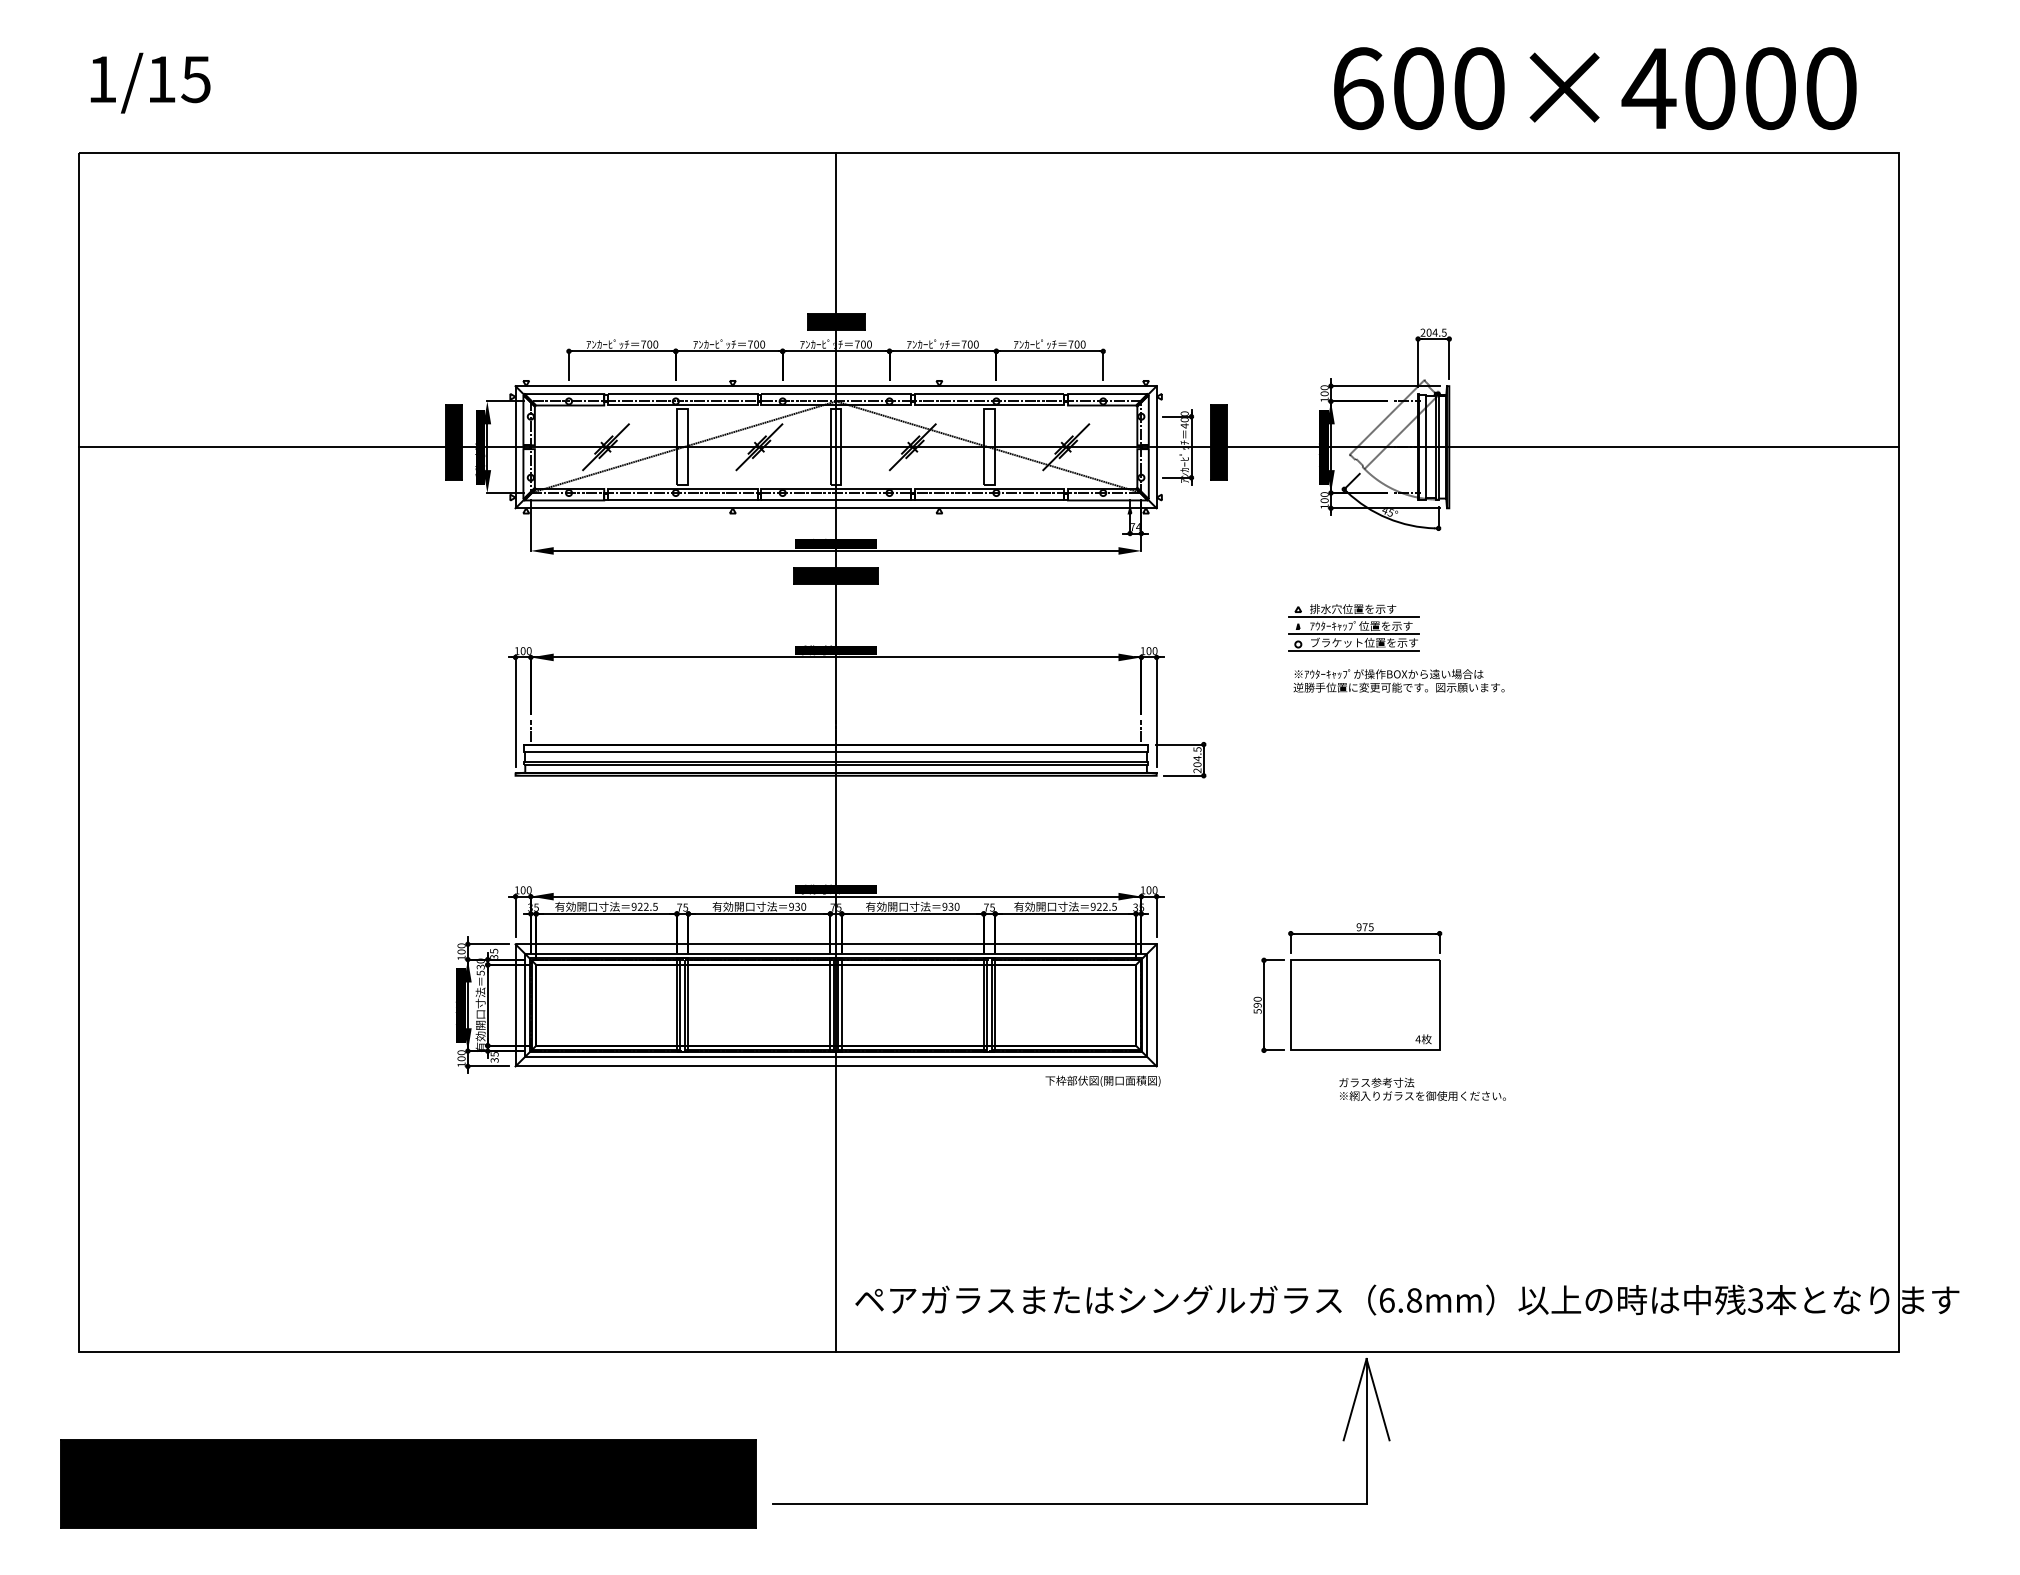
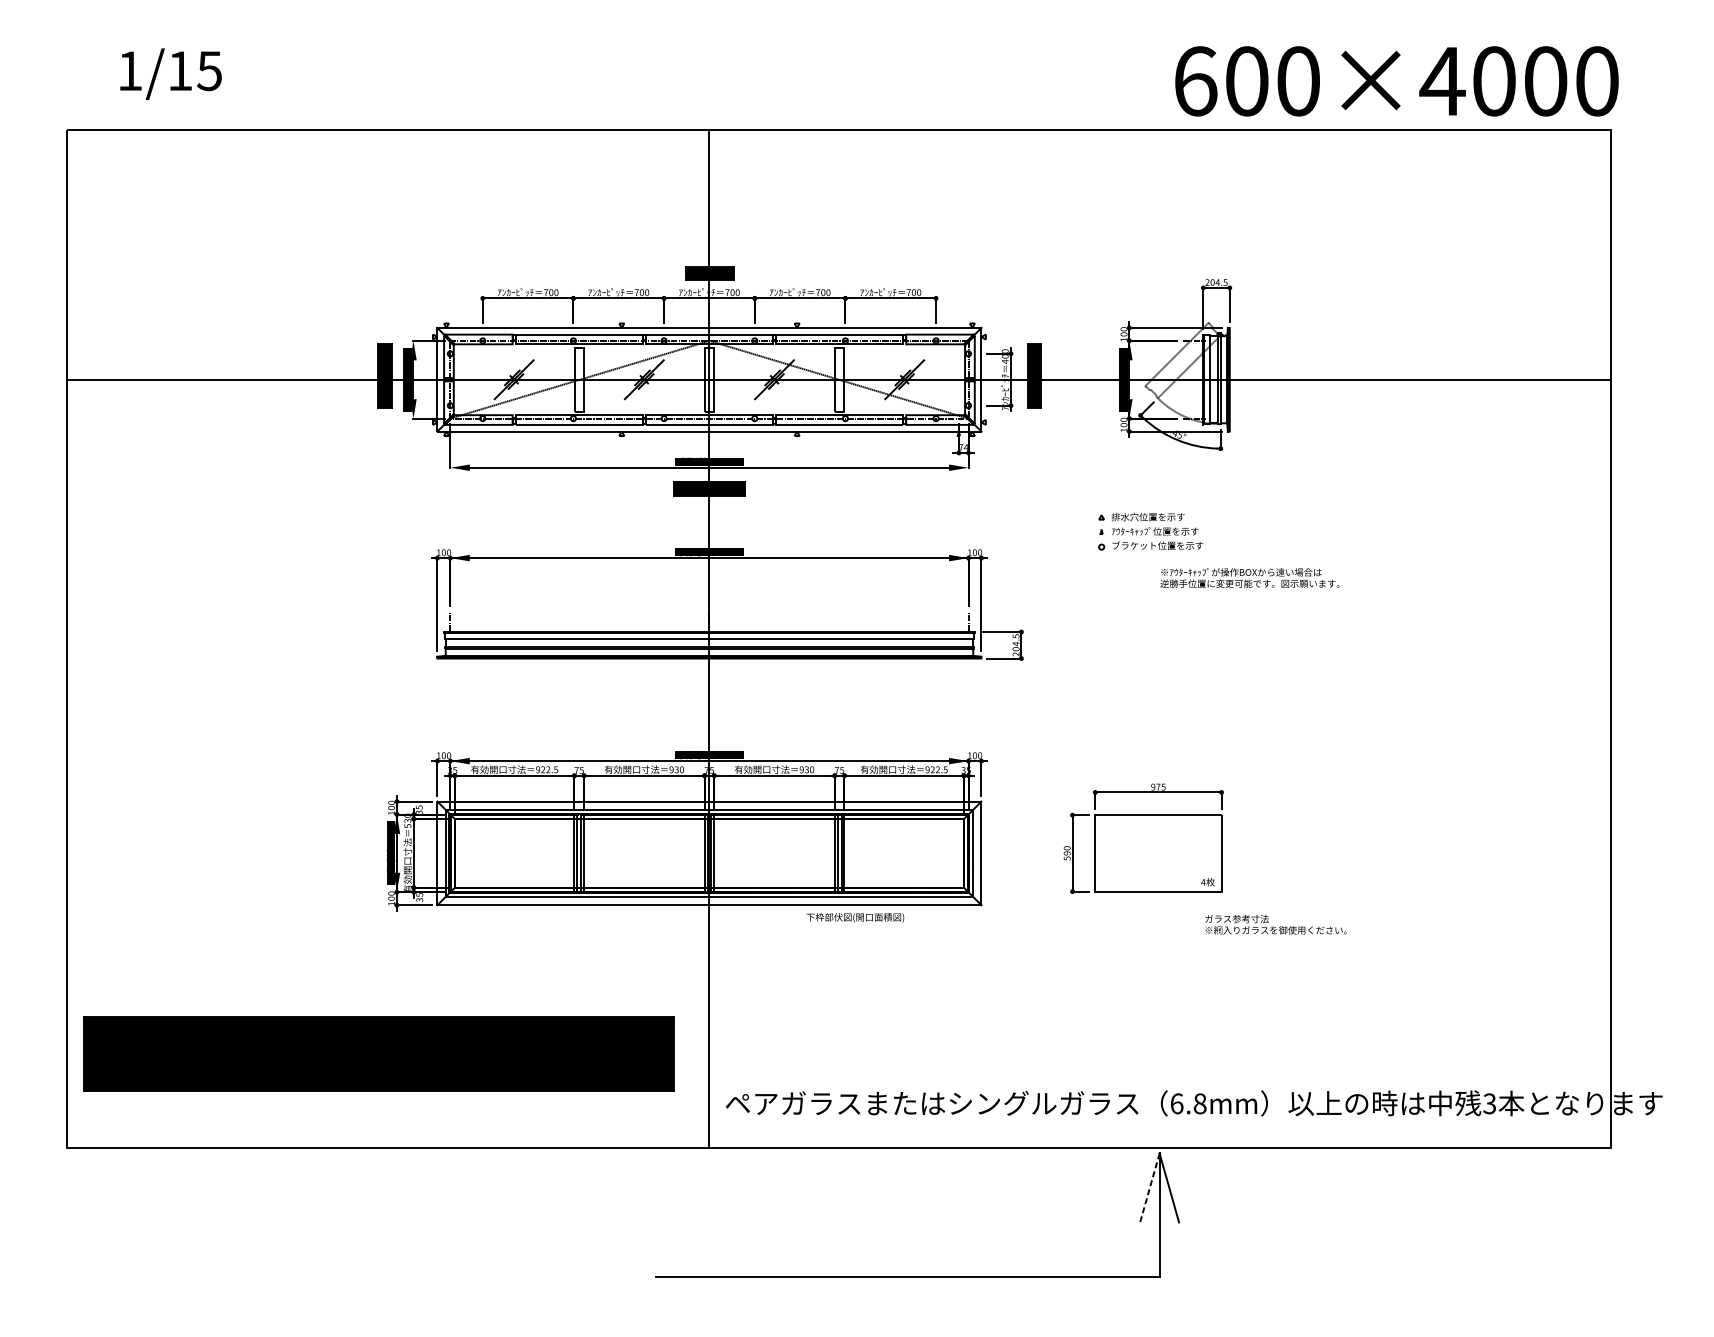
text: (150, 82) -> (170, 73), moved
text: (1595, 88) -> (1397, 81), moved
line: (1353, 616) -> (1148, 523), removed
line: (1353, 634) -> (1148, 538), removed
line: (1353, 651) -> (1148, 553), removed
text: (1398, 680) -> (1249, 577), moved
text: (1102, 1080) -> (854, 917), moved
text: (1422, 1088) -> (1275, 923), moved
line: (1355, 1400) -> (1150, 1188), solid -> dashed
part: (408, 1483) -> (378, 1053), moved

